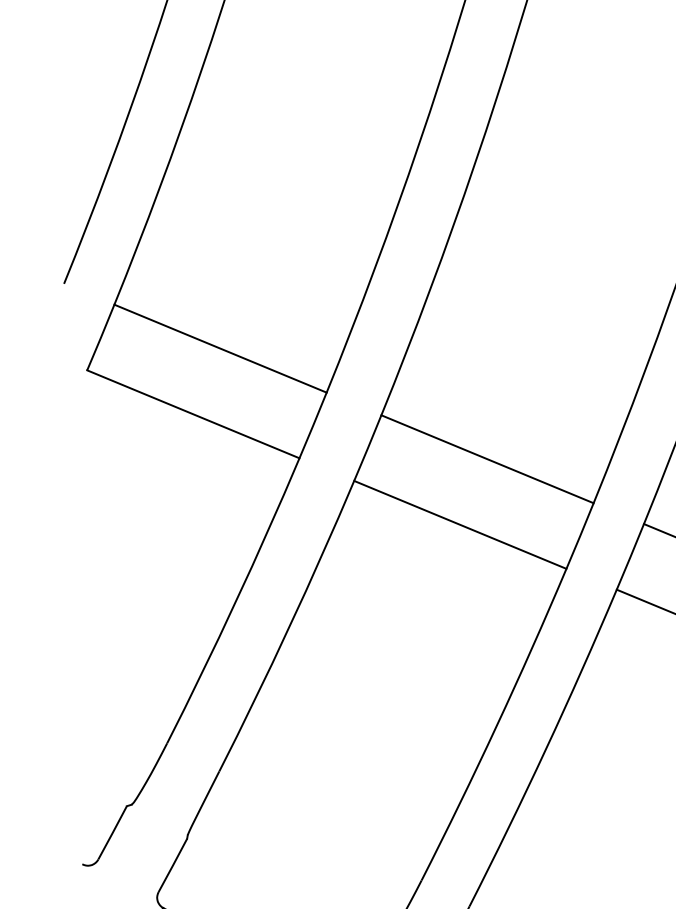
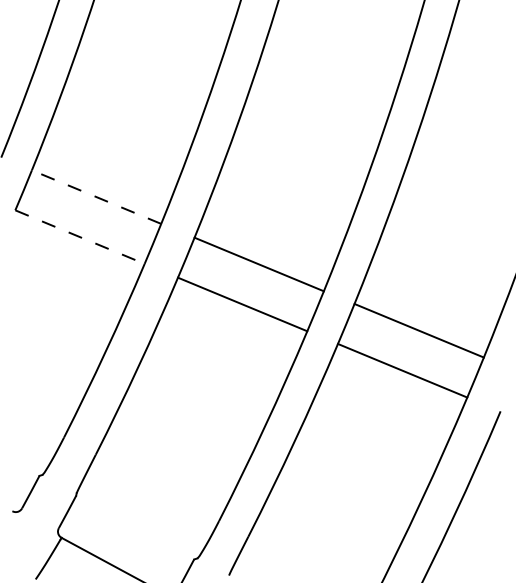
line: (220, 349) -> (96, 197), solid -> dashed
line: (194, 414) -> (80, 237), solid -> dashed

